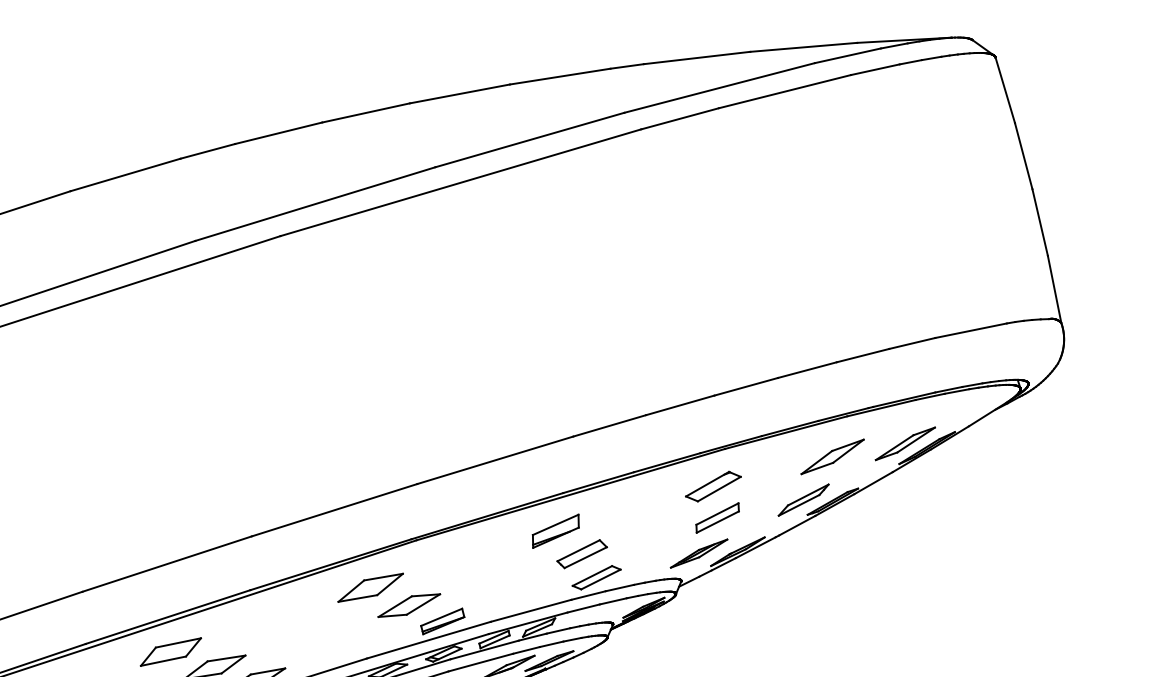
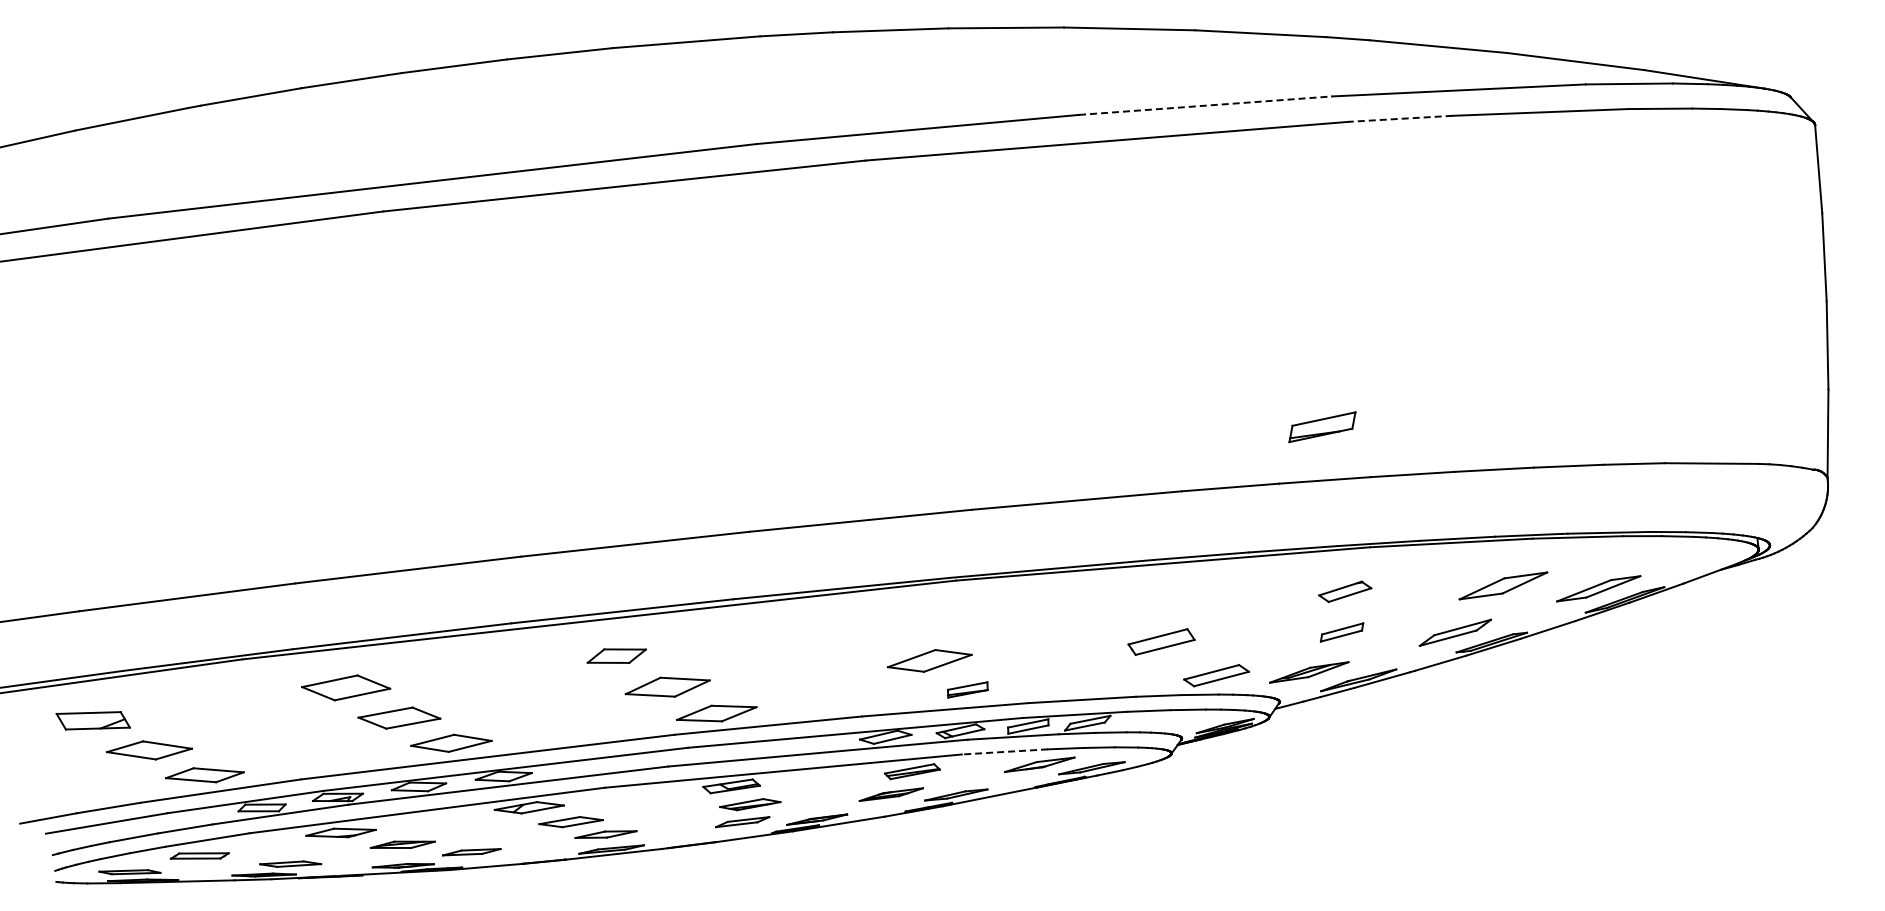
line: (679, 118) -> (1400, 118), solid -> dashed
line: (529, 139) -> (1205, 105), solid -> dashed
part: (713, 486) -> (1345, 591), size x0.7
part: (717, 518) -> (1341, 632), size x0.7
part: (555, 531) -> (1322, 427), moved
part: (596, 577) -> (1216, 675), moved
part: (370, 588) -> (885, 628), removed
part: (442, 621) -> (967, 689), size x0.7
part: (170, 651) -> (616, 655), size x0.7
line: (480, 662) -> (1004, 751), solid -> dashed

